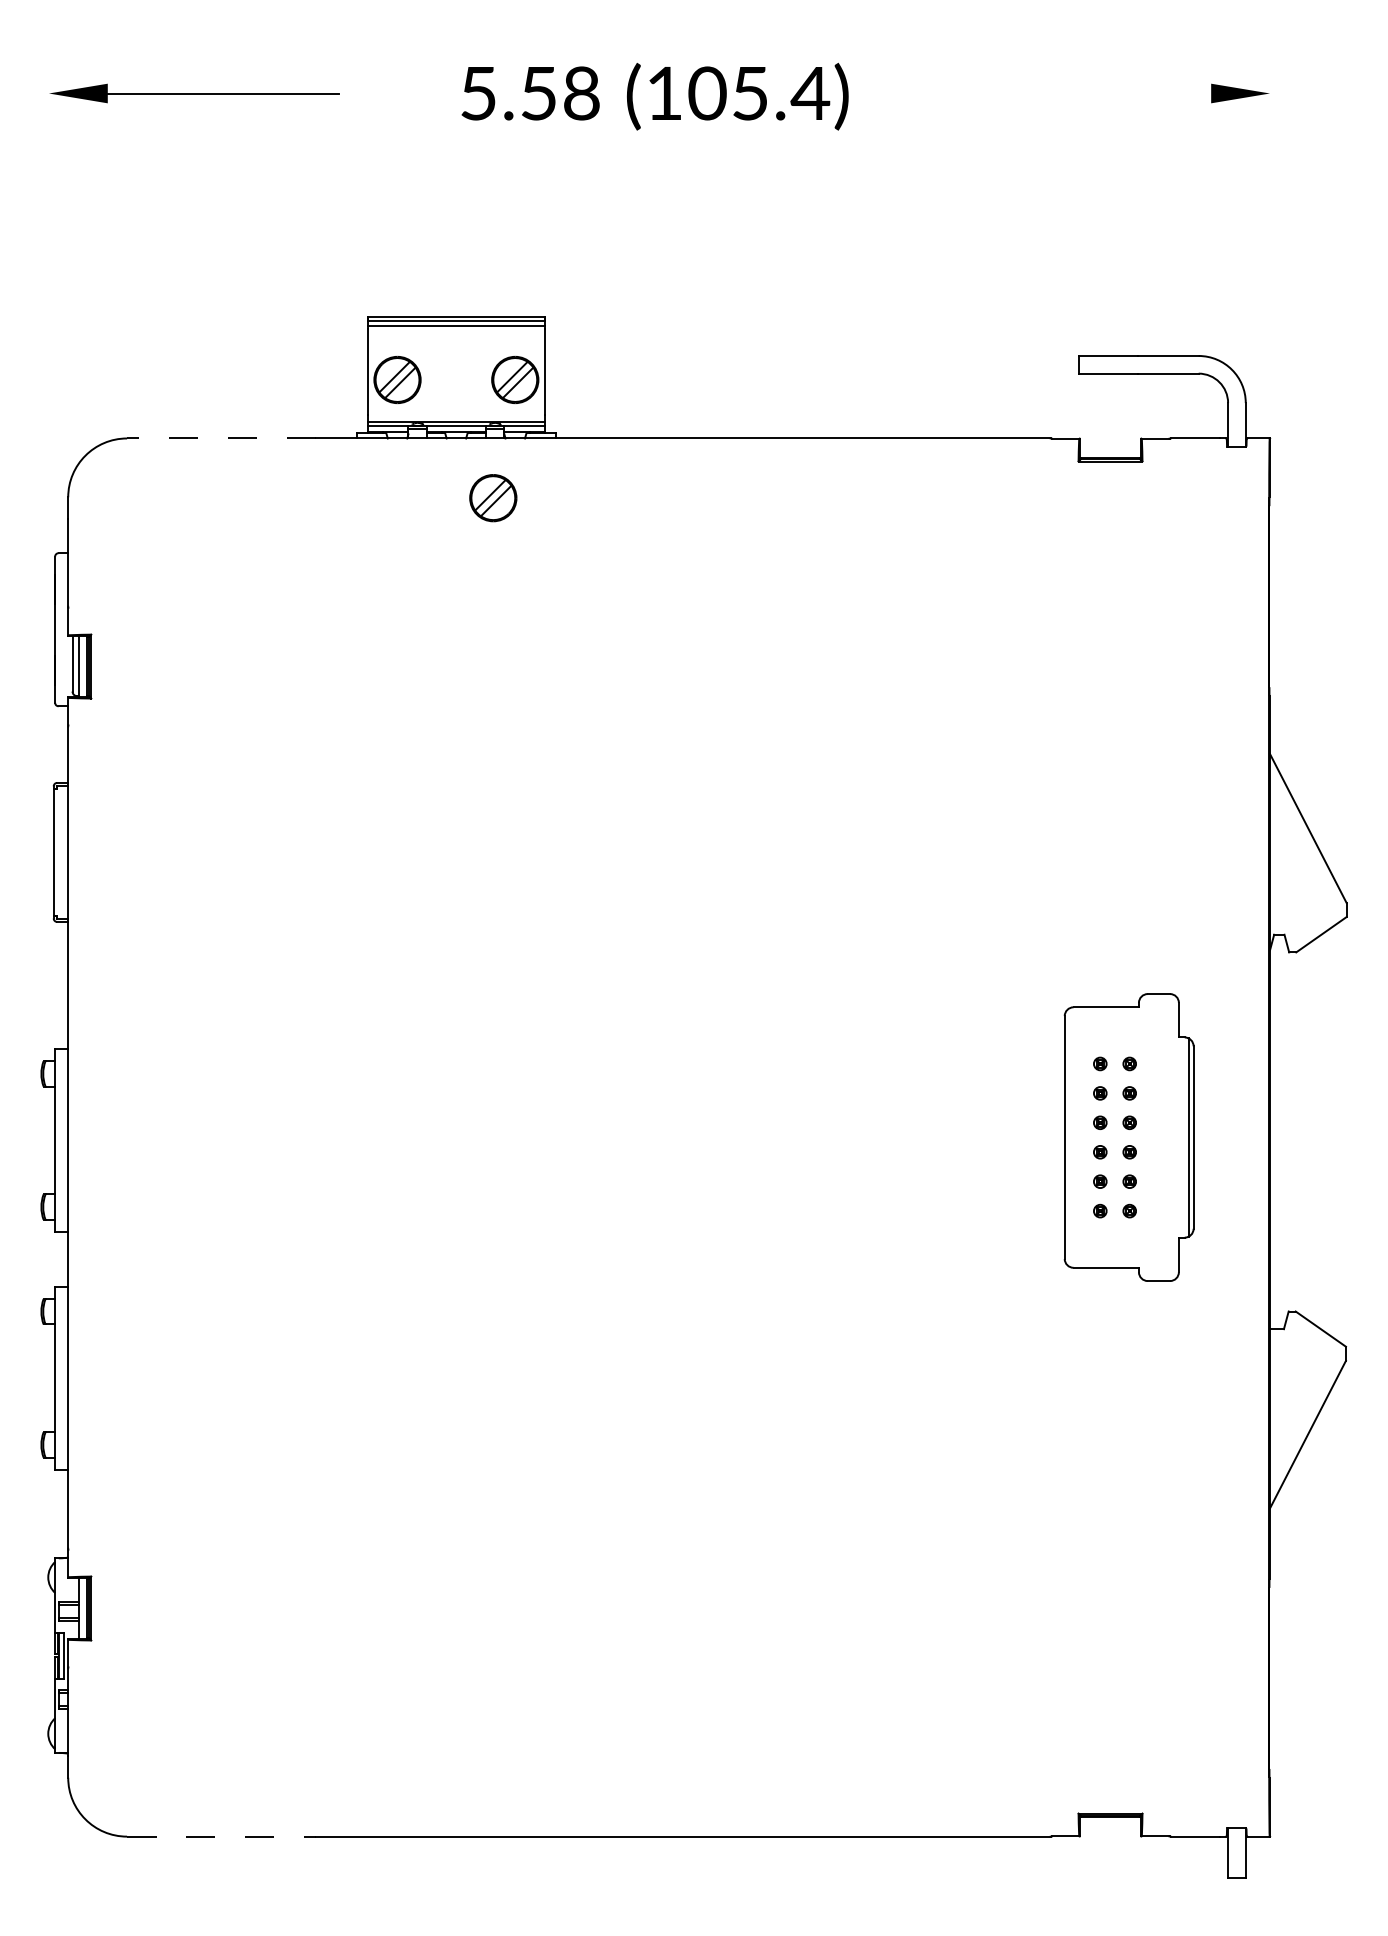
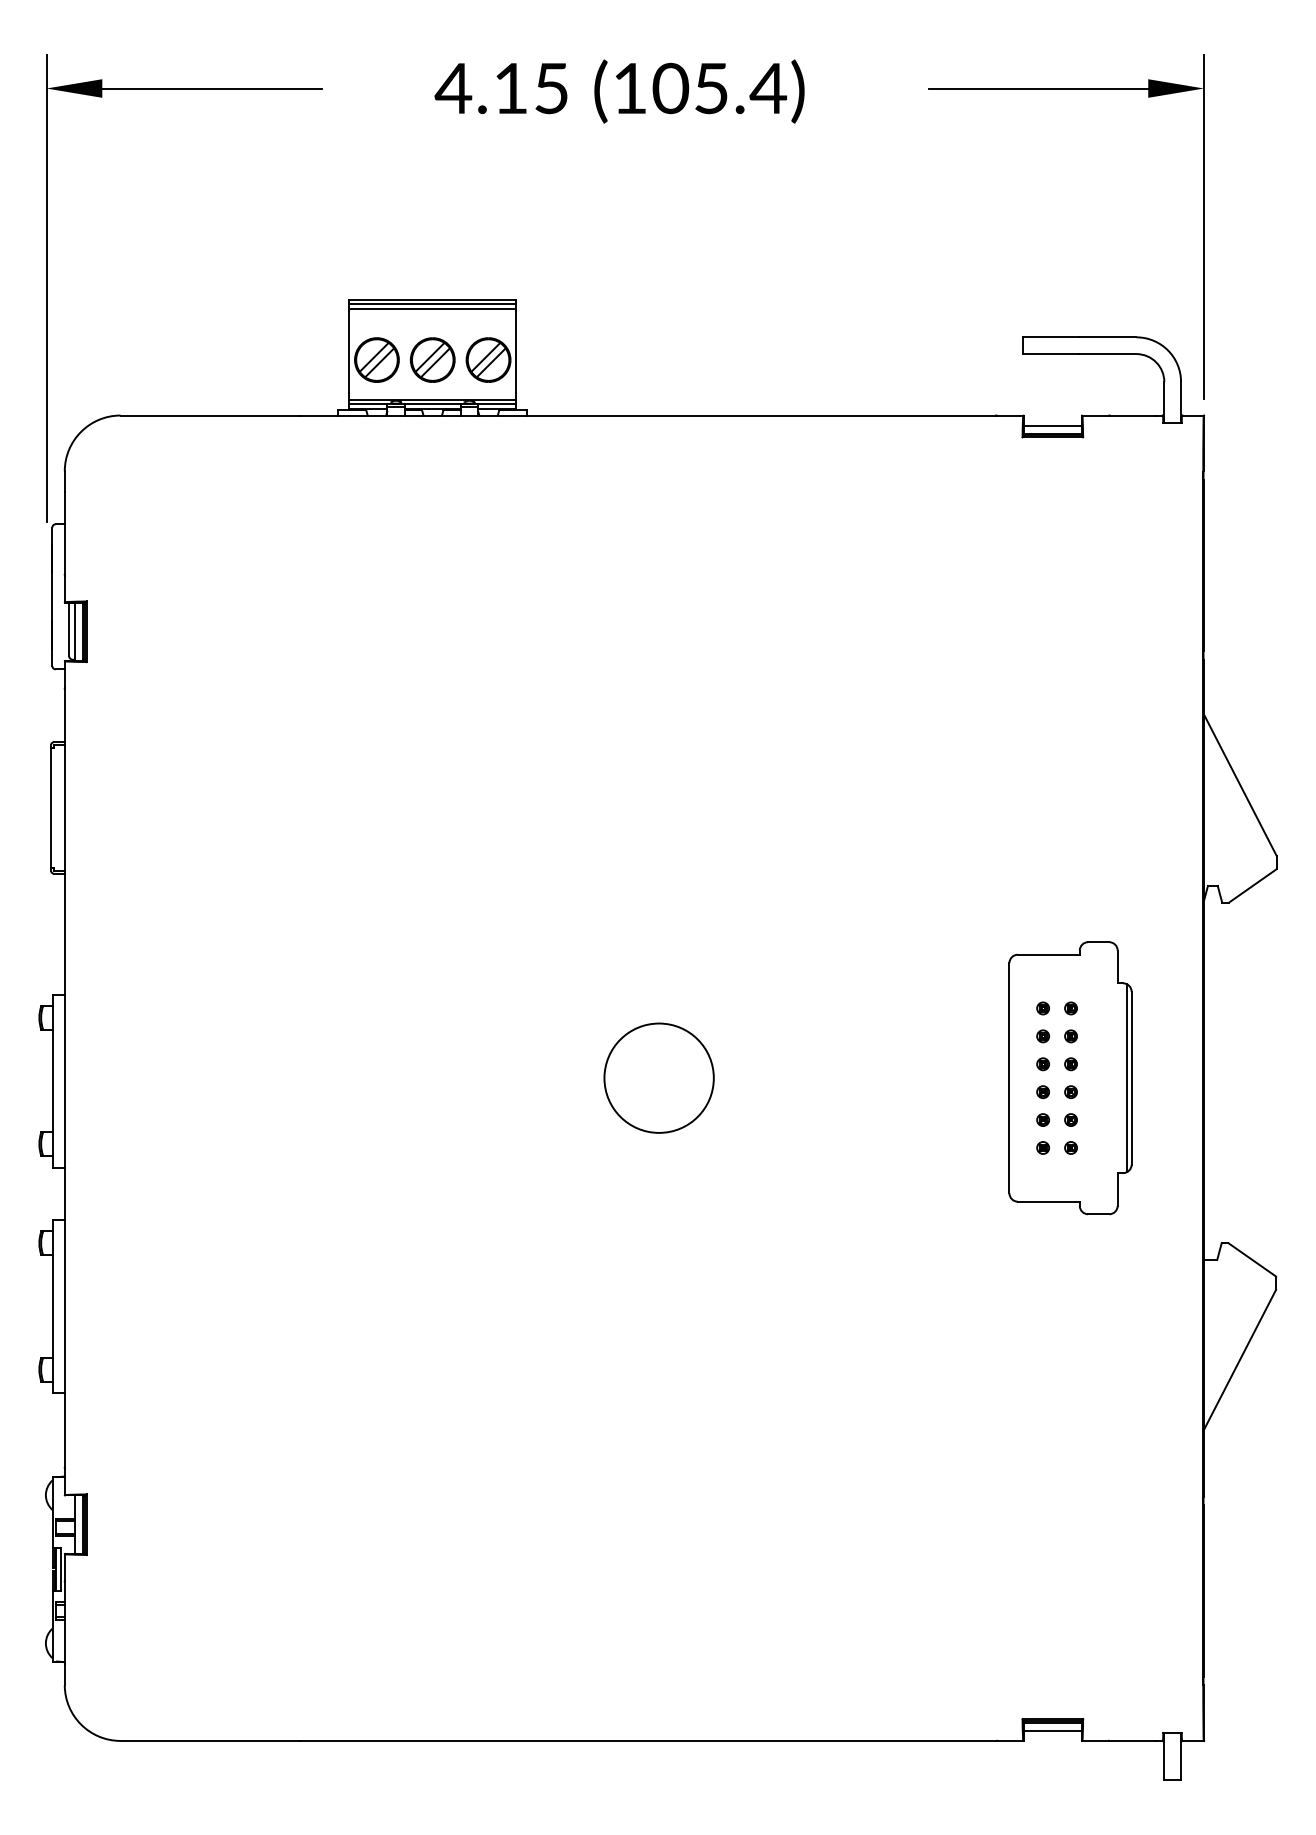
text: (528, 93) -> (501, 88), 5.58 -> 4.15
line: (1095, 93) -> (1038, 88), added
line: (1270, 239) -> (1204, 226), added
line: (48, 304) -> (46, 288), added
line: (221, 438) -> (210, 415), dashed -> solid
line: (1110, 448) -> (1052, 425), added
part: (493, 497) -> (432, 359), moved
circle: (694, 1136) -> (658, 1077), added
line: (1110, 1825) -> (1052, 1730), added
line: (221, 1836) -> (210, 1740), dashed -> solid

